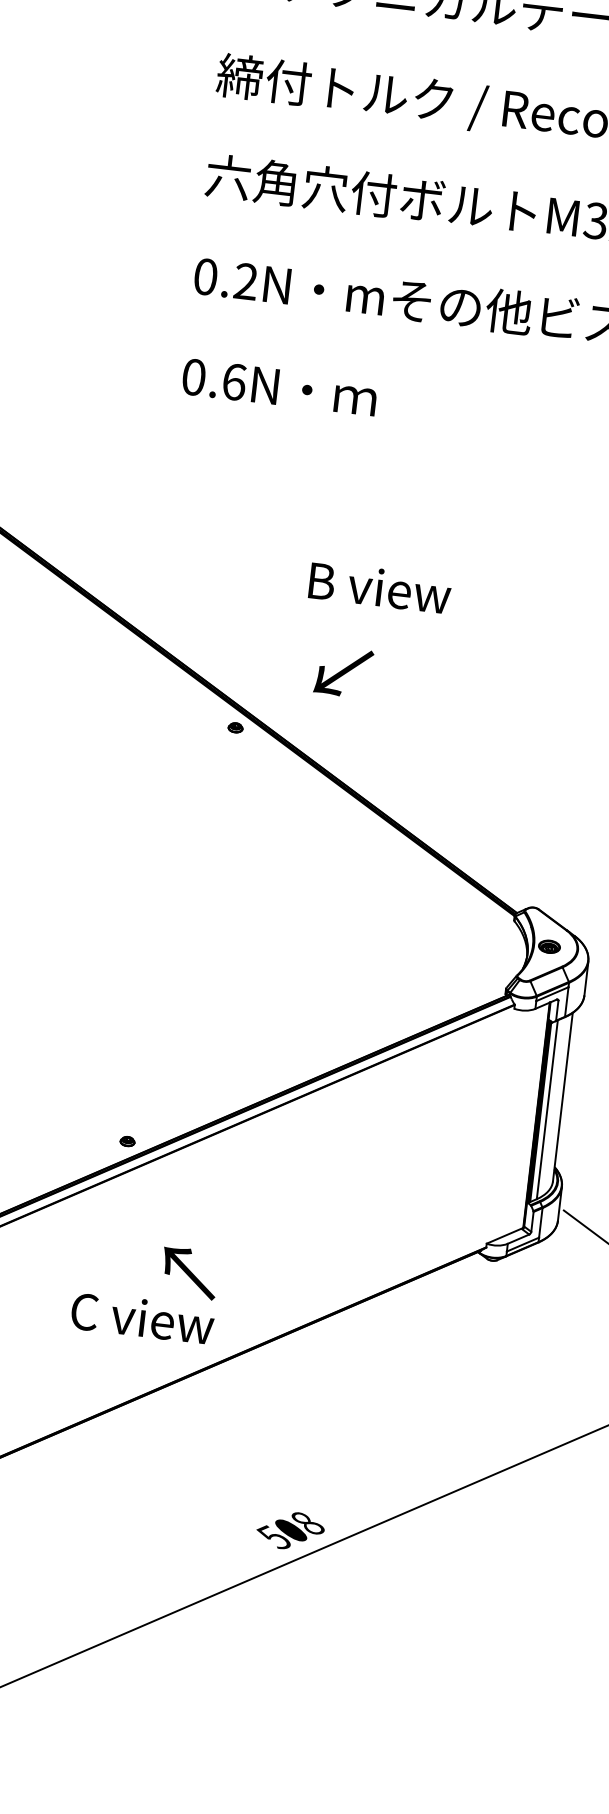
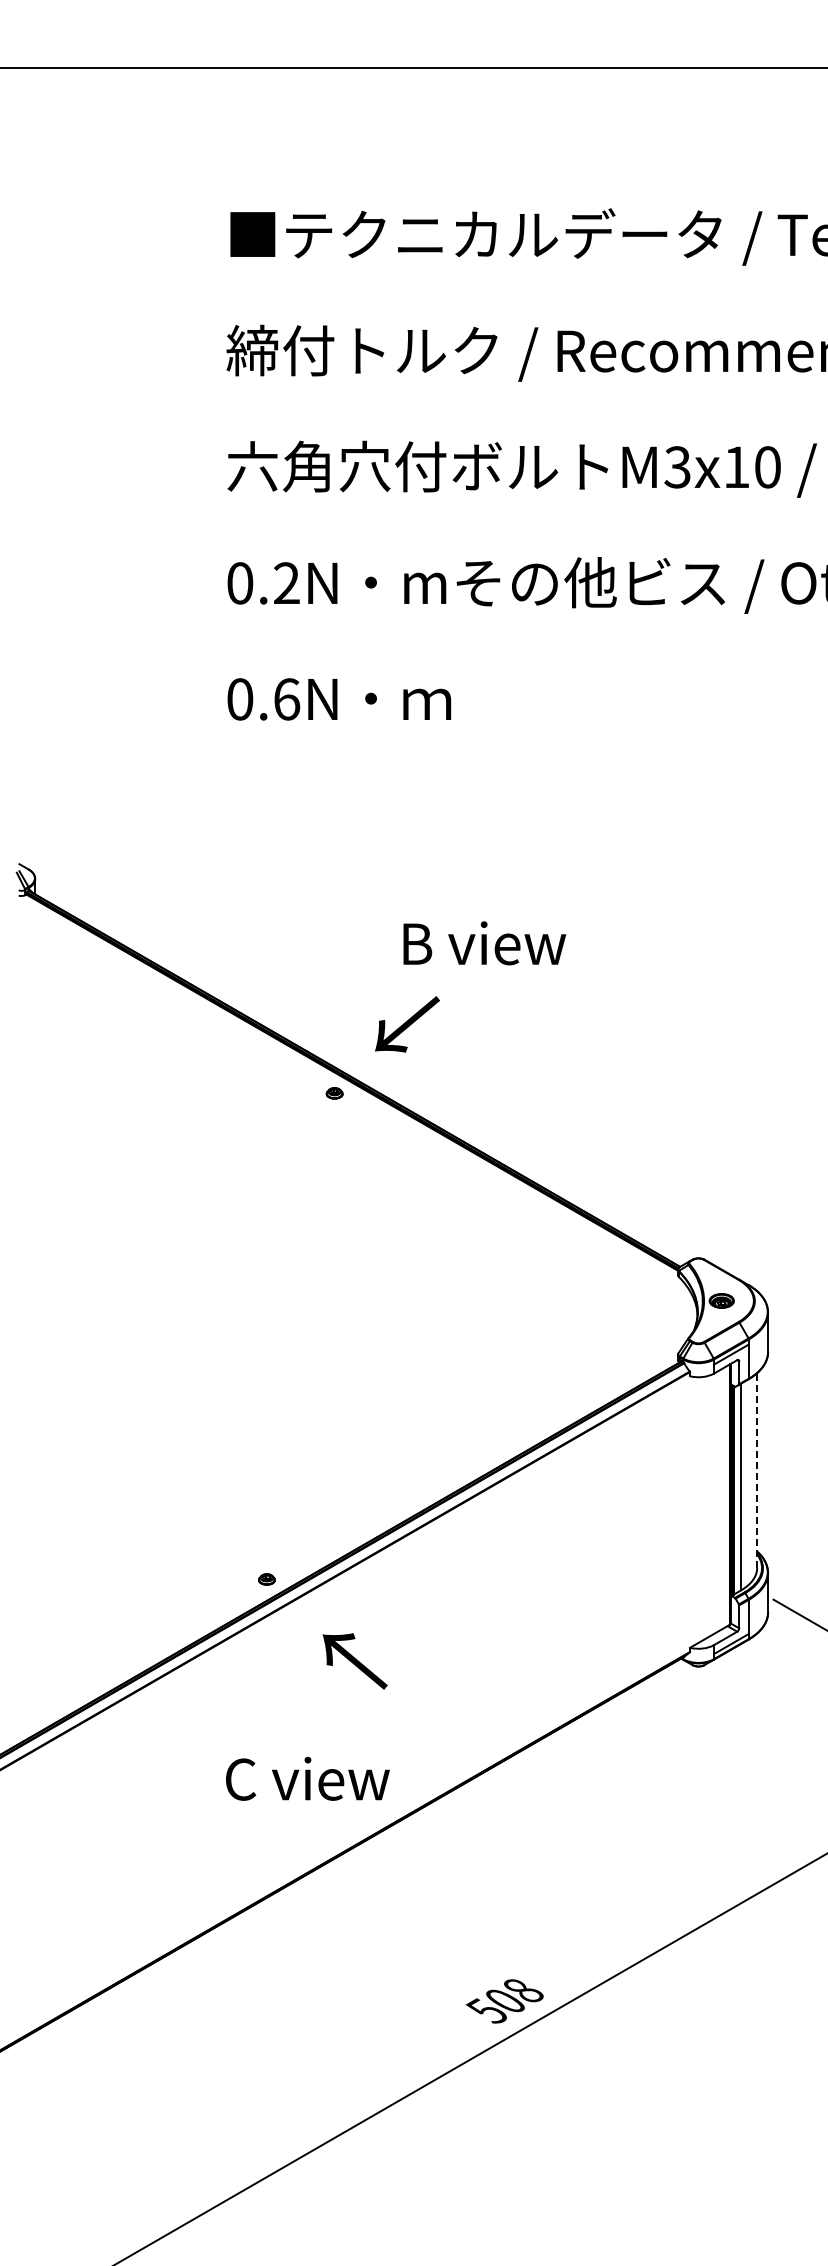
text: (380, 587) -> (484, 943), moved
text: (343, 672) -> (407, 1024), moved
line: (563, 1097) -> (757, 1470), solid -> dashed
text: (188, 1273) -> (354, 1661), moved

